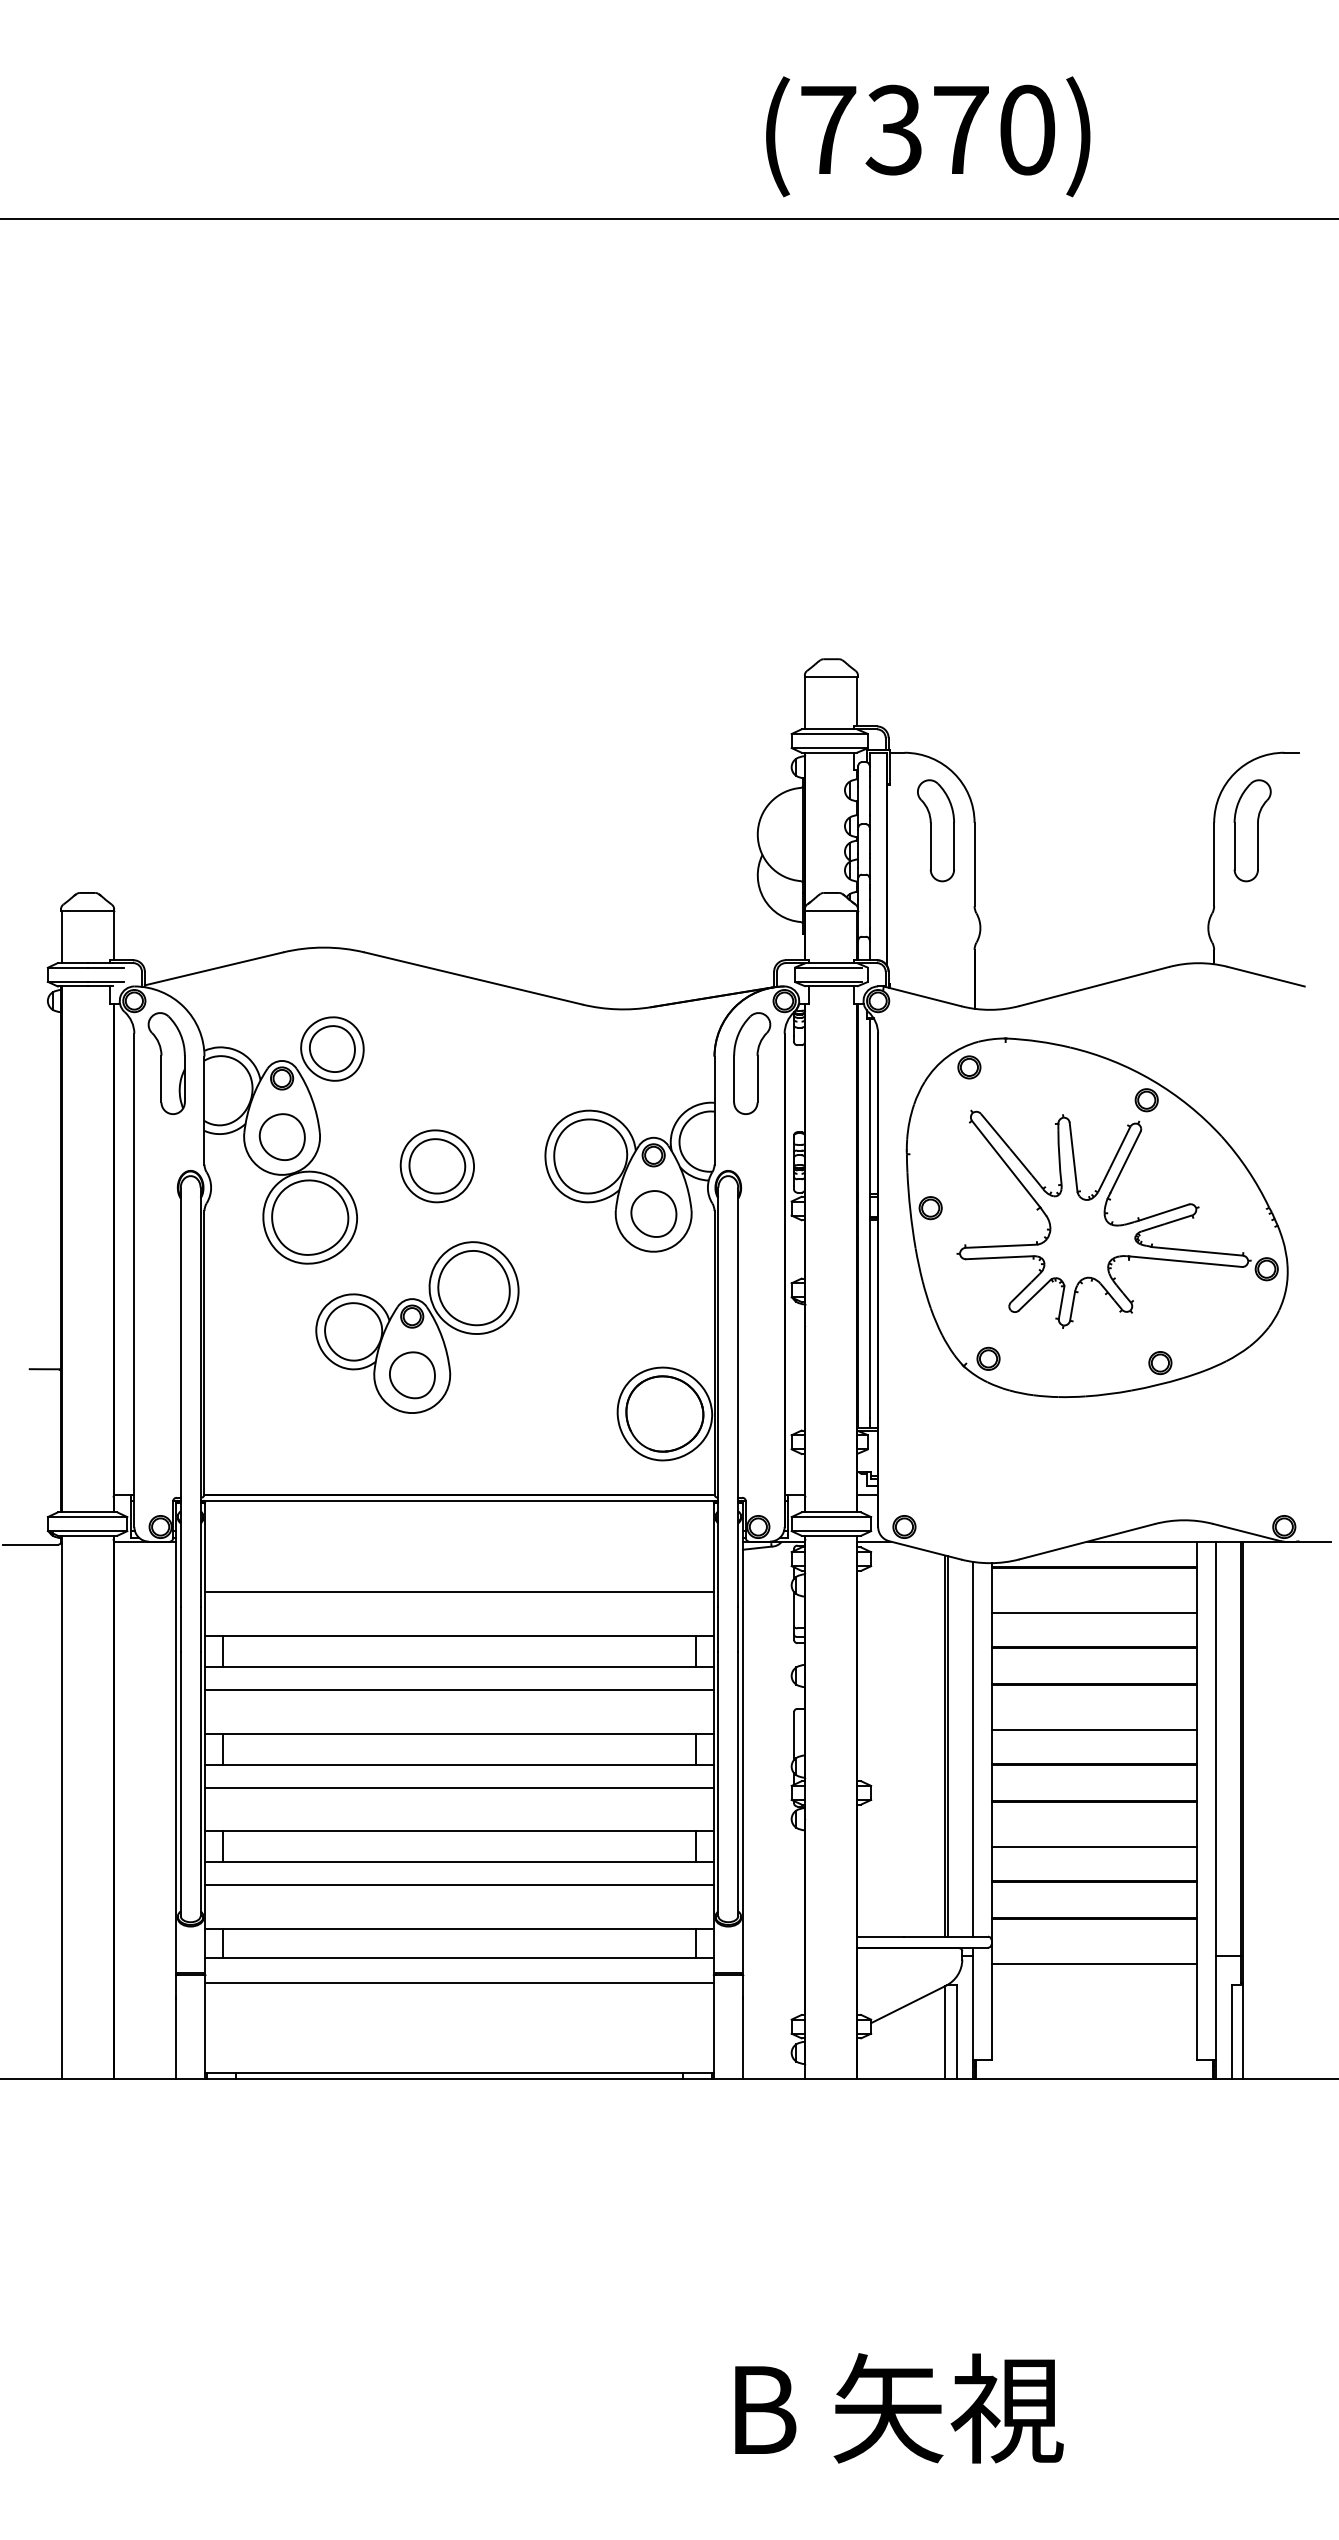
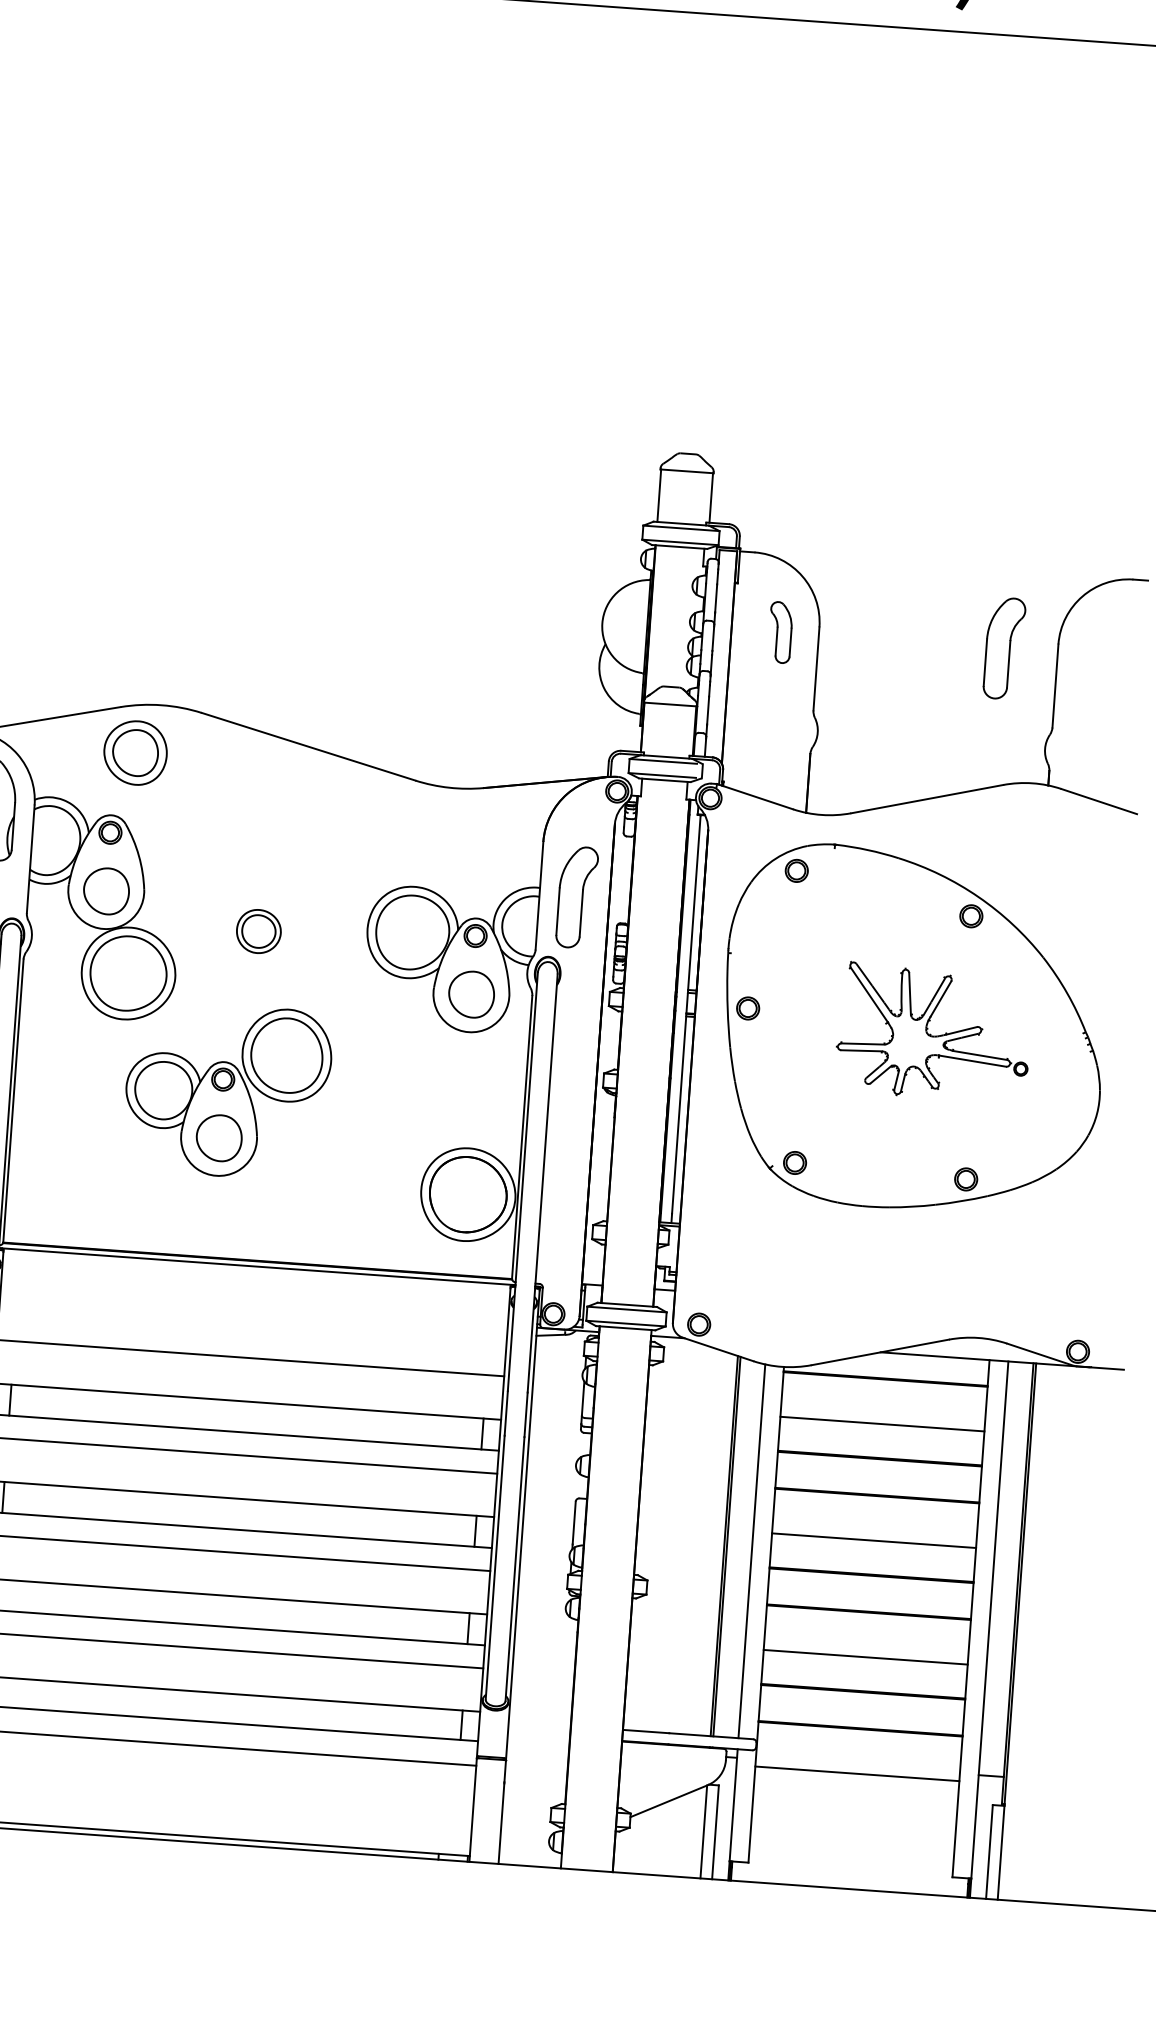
part: (935, 830) -> (779, 632), size x0.6
part: (1252, 830) -> (1004, 648), moved
part: (332, 1048) -> (135, 752), moved
part: (752, 1063) -> (577, 897), moved
part: (436, 1166) -> (258, 931), size x0.6
part: (1117, 1218) -> (933, 1032), size x0.6

